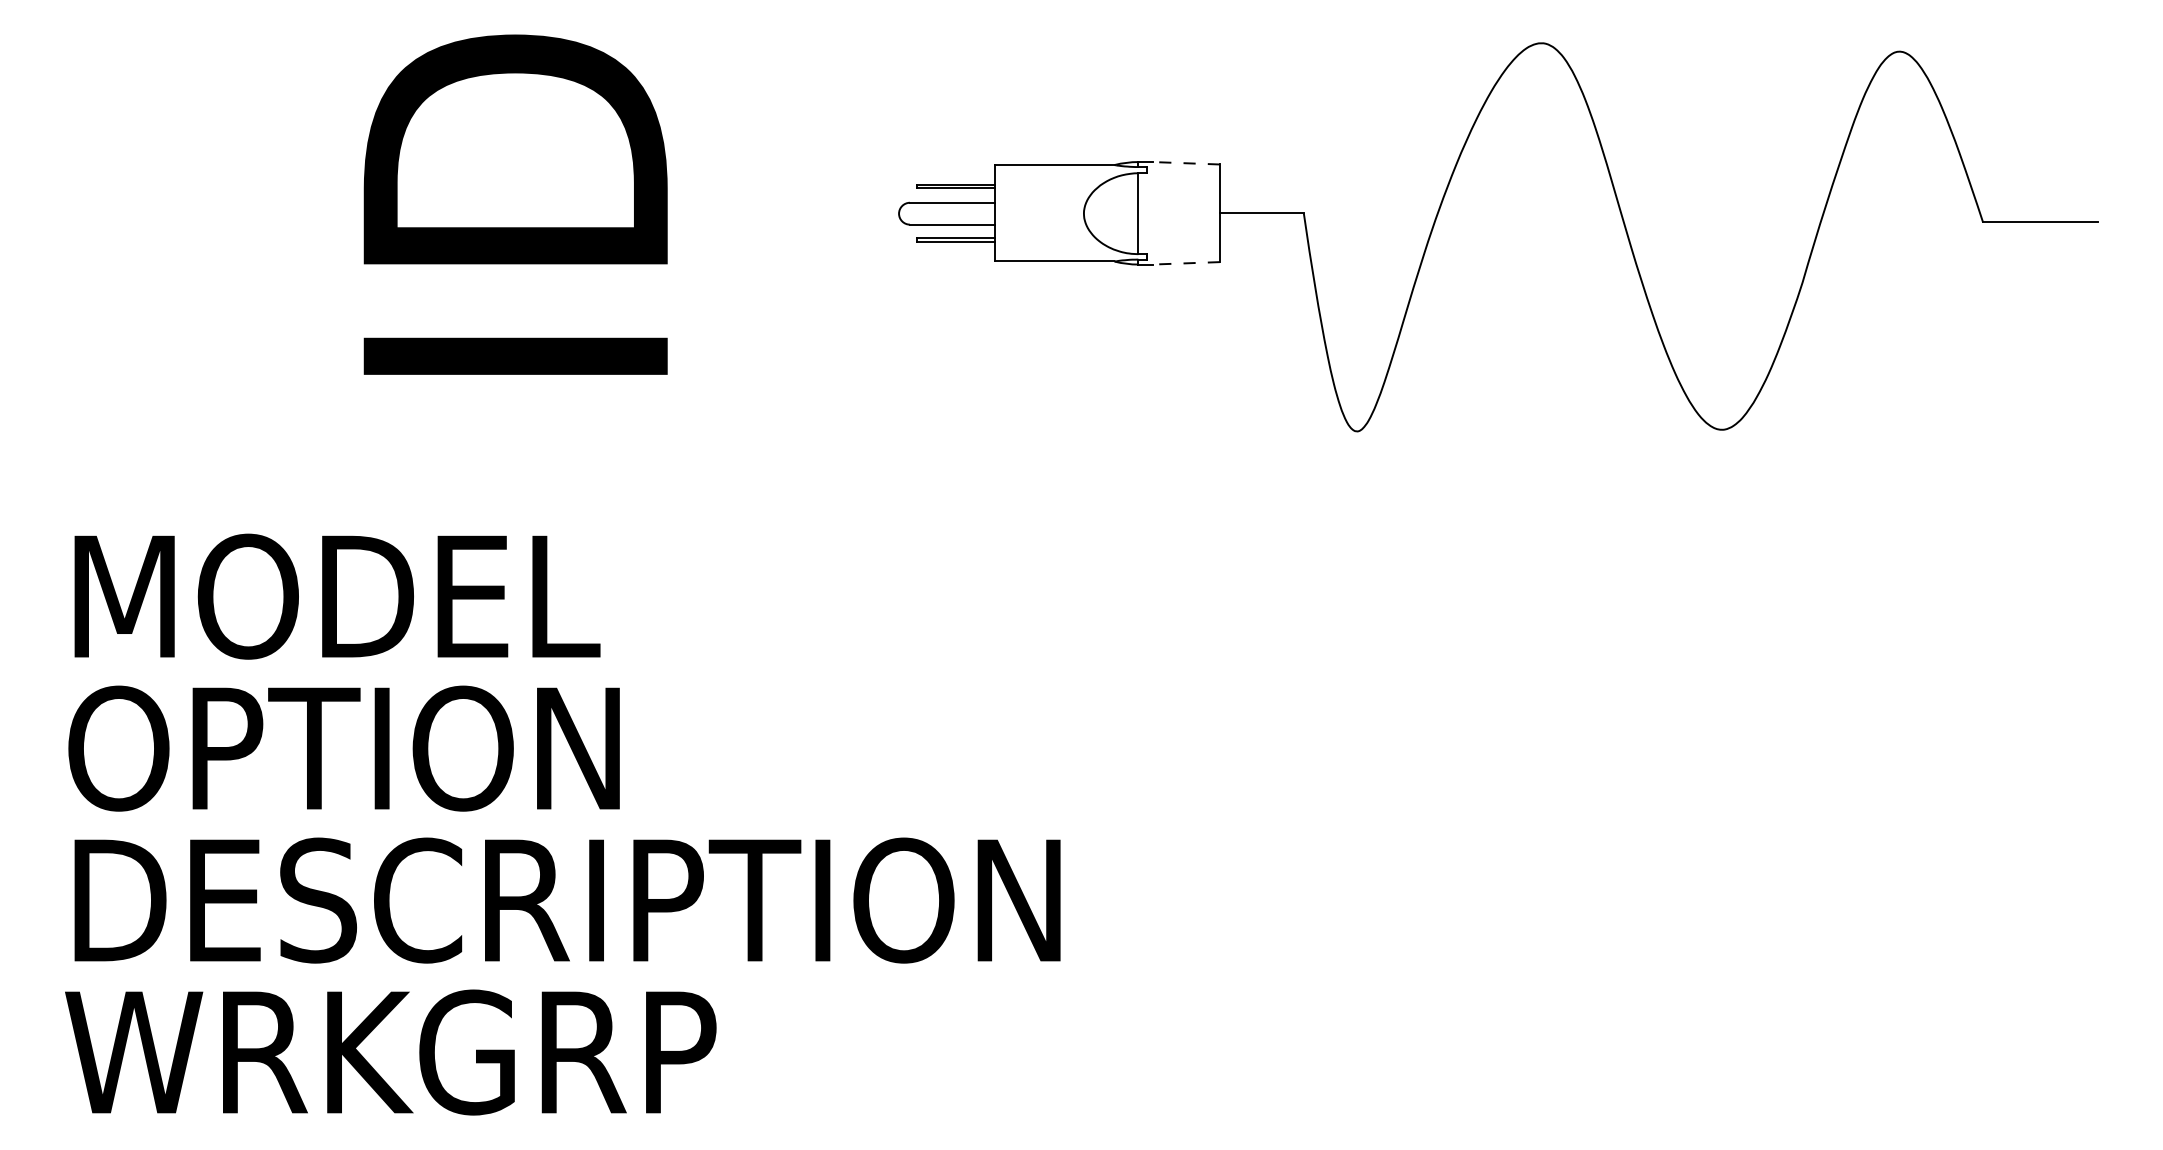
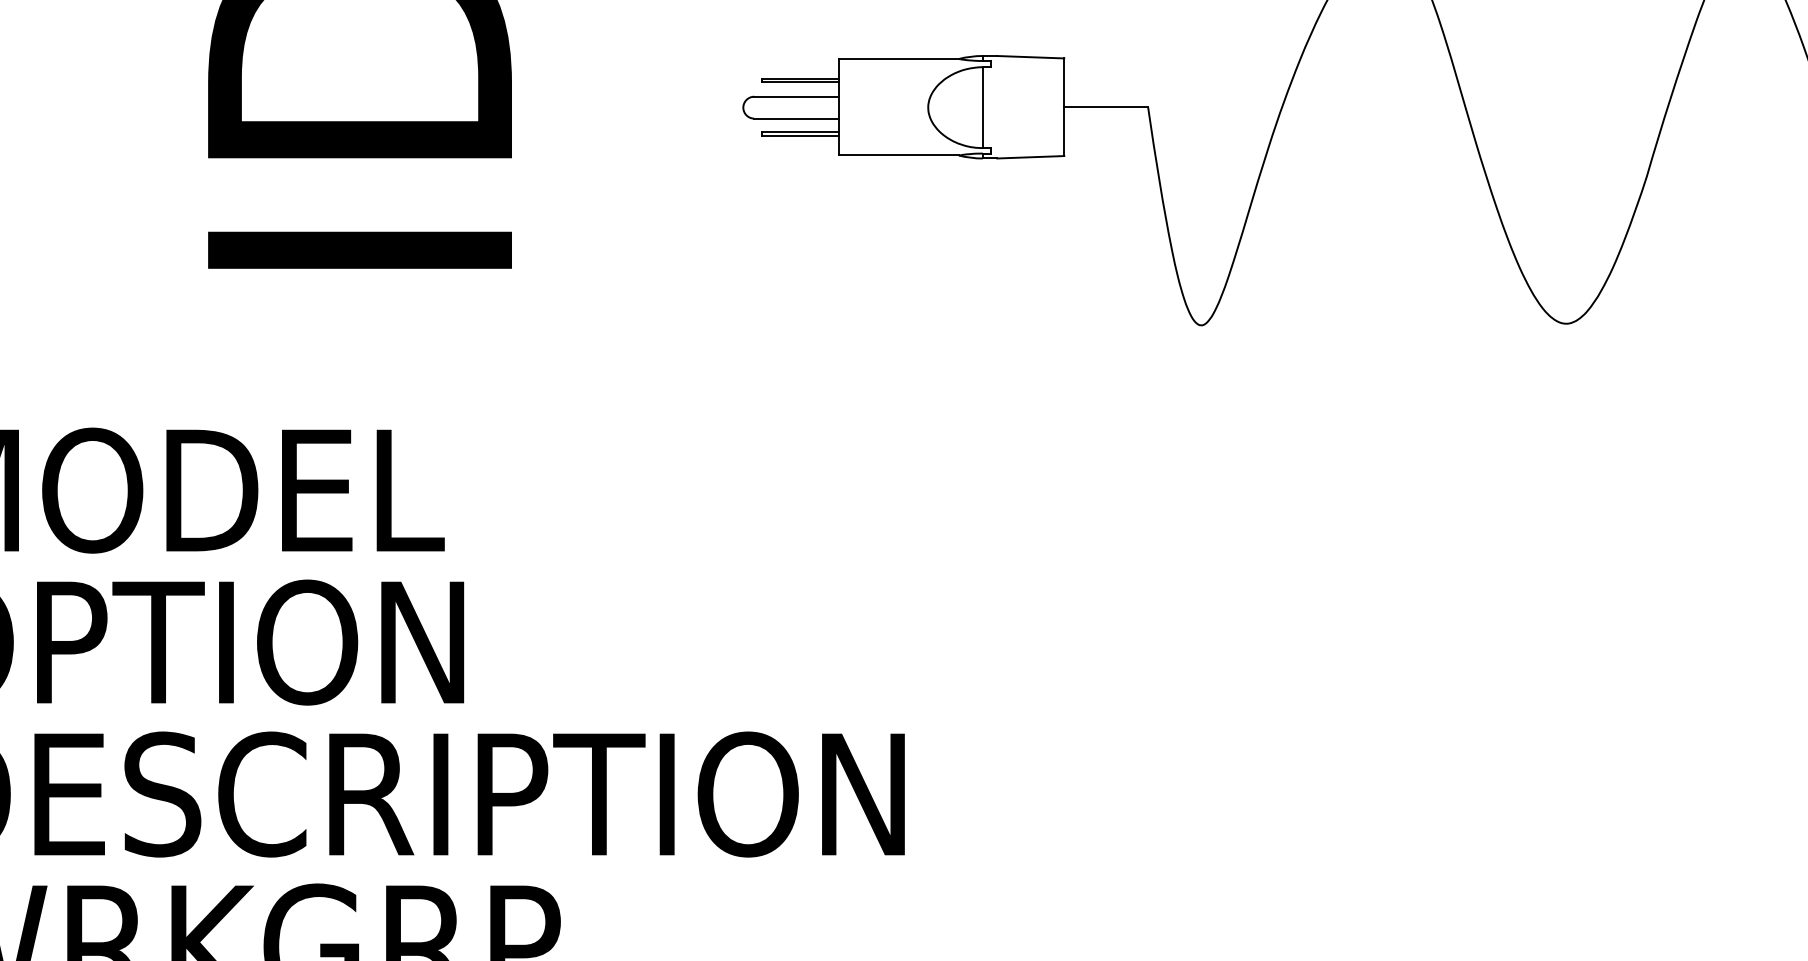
line: (1186, 163) -> (1030, 57), dashed -> solid
line: (1186, 263) -> (1030, 157), dashed -> solid

